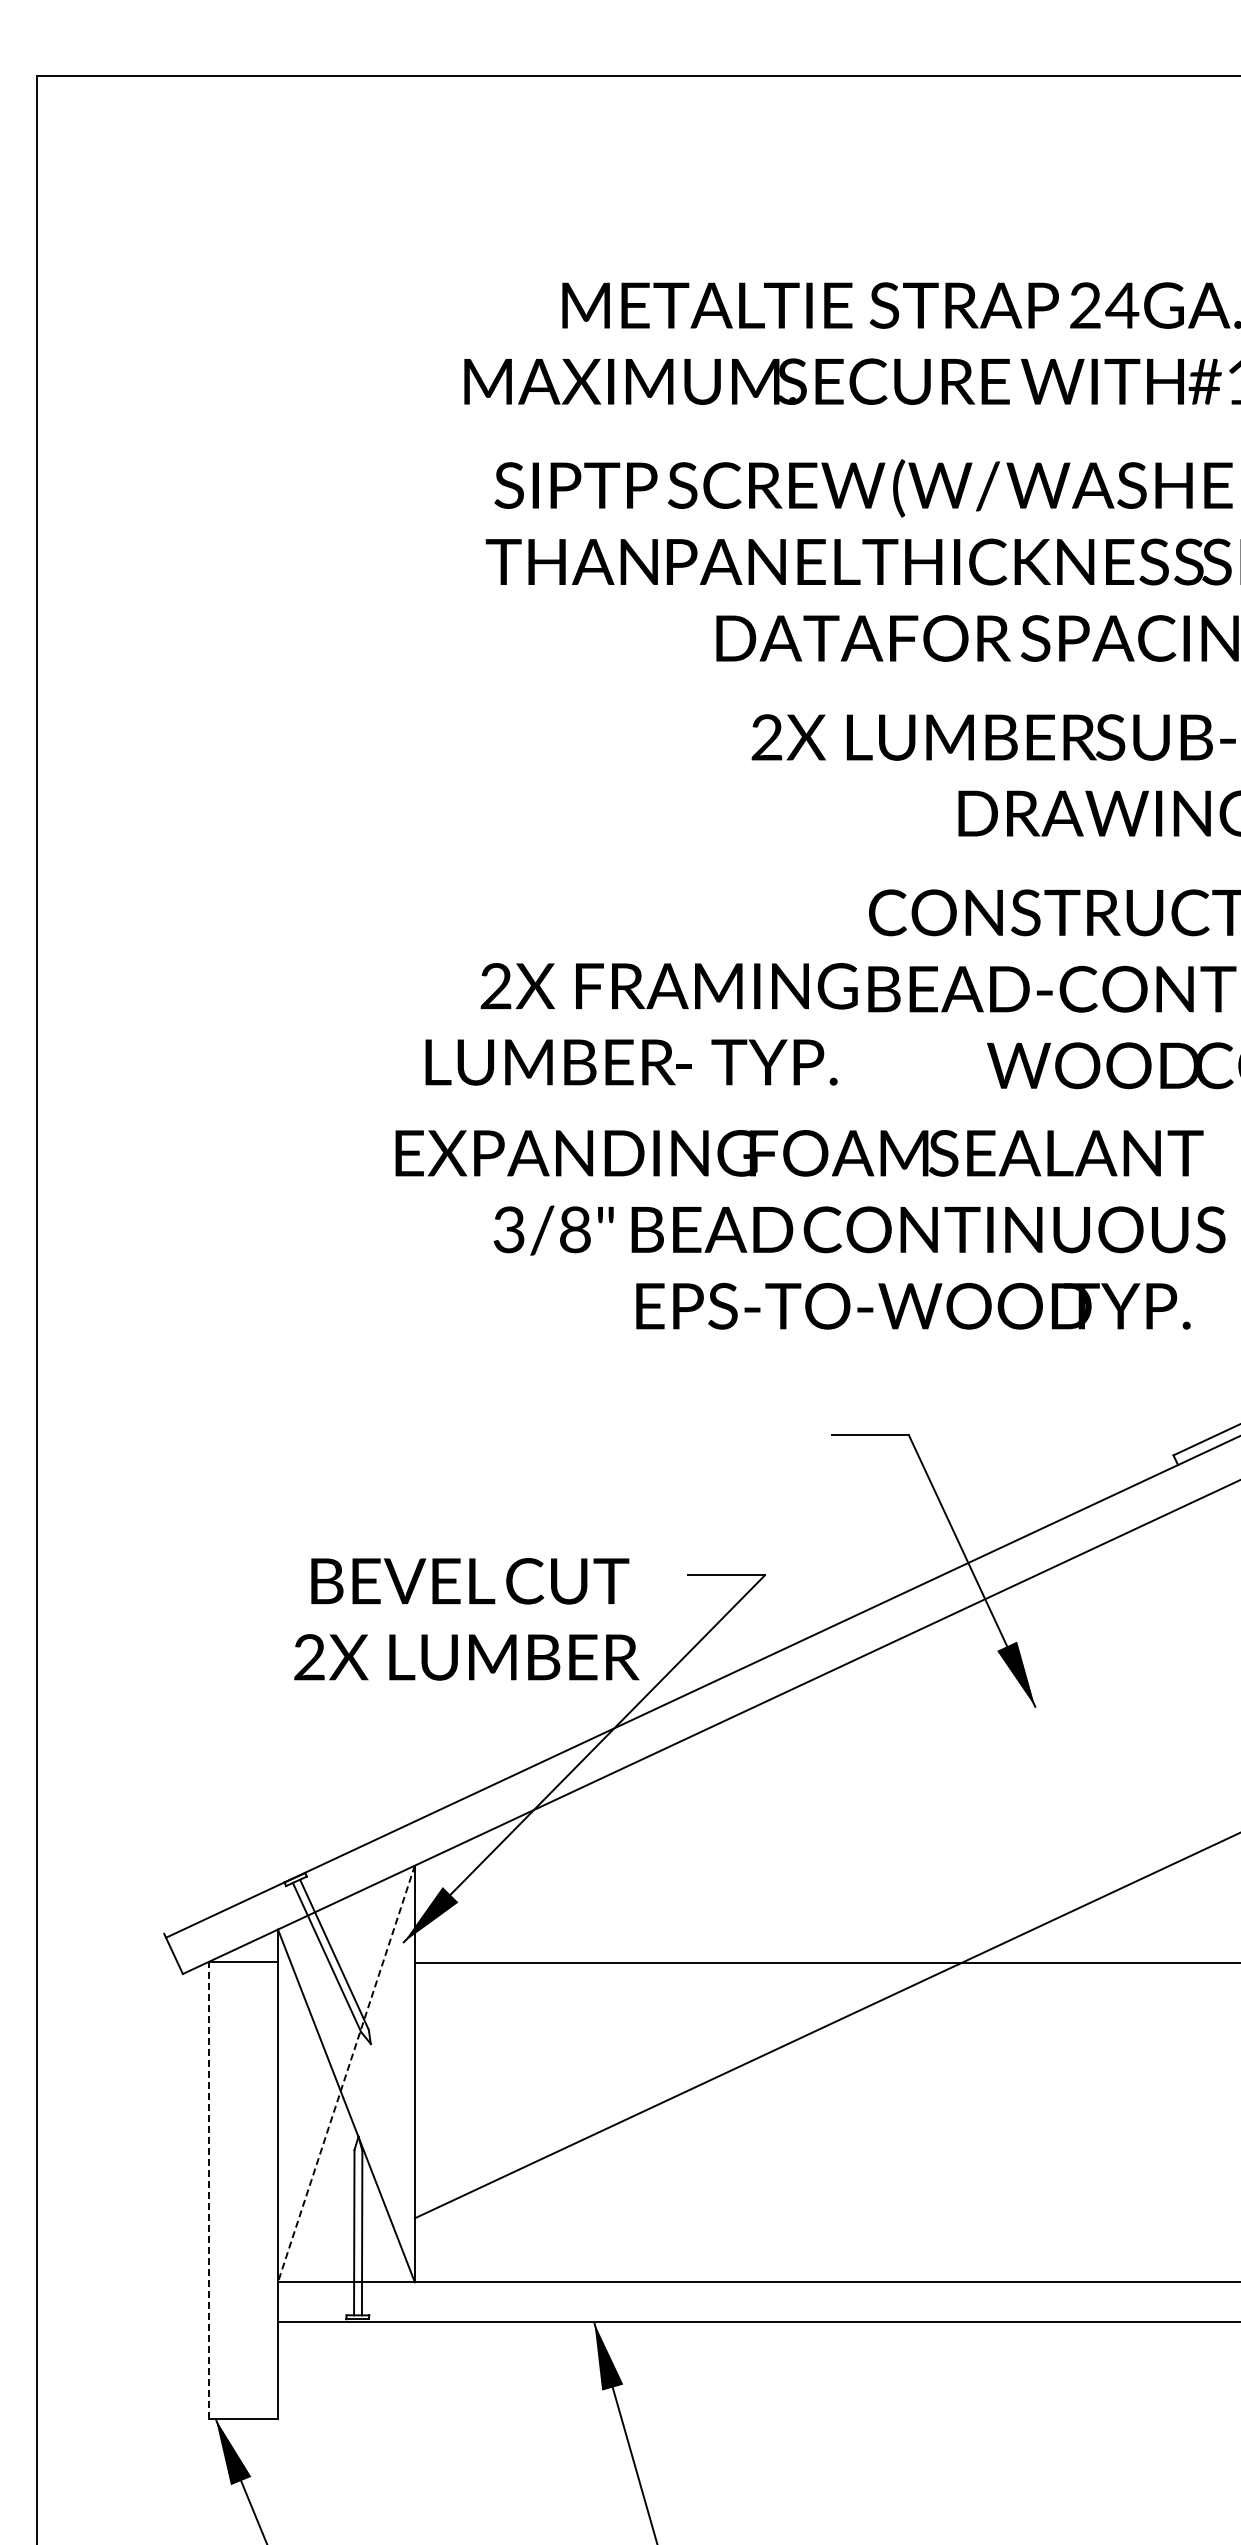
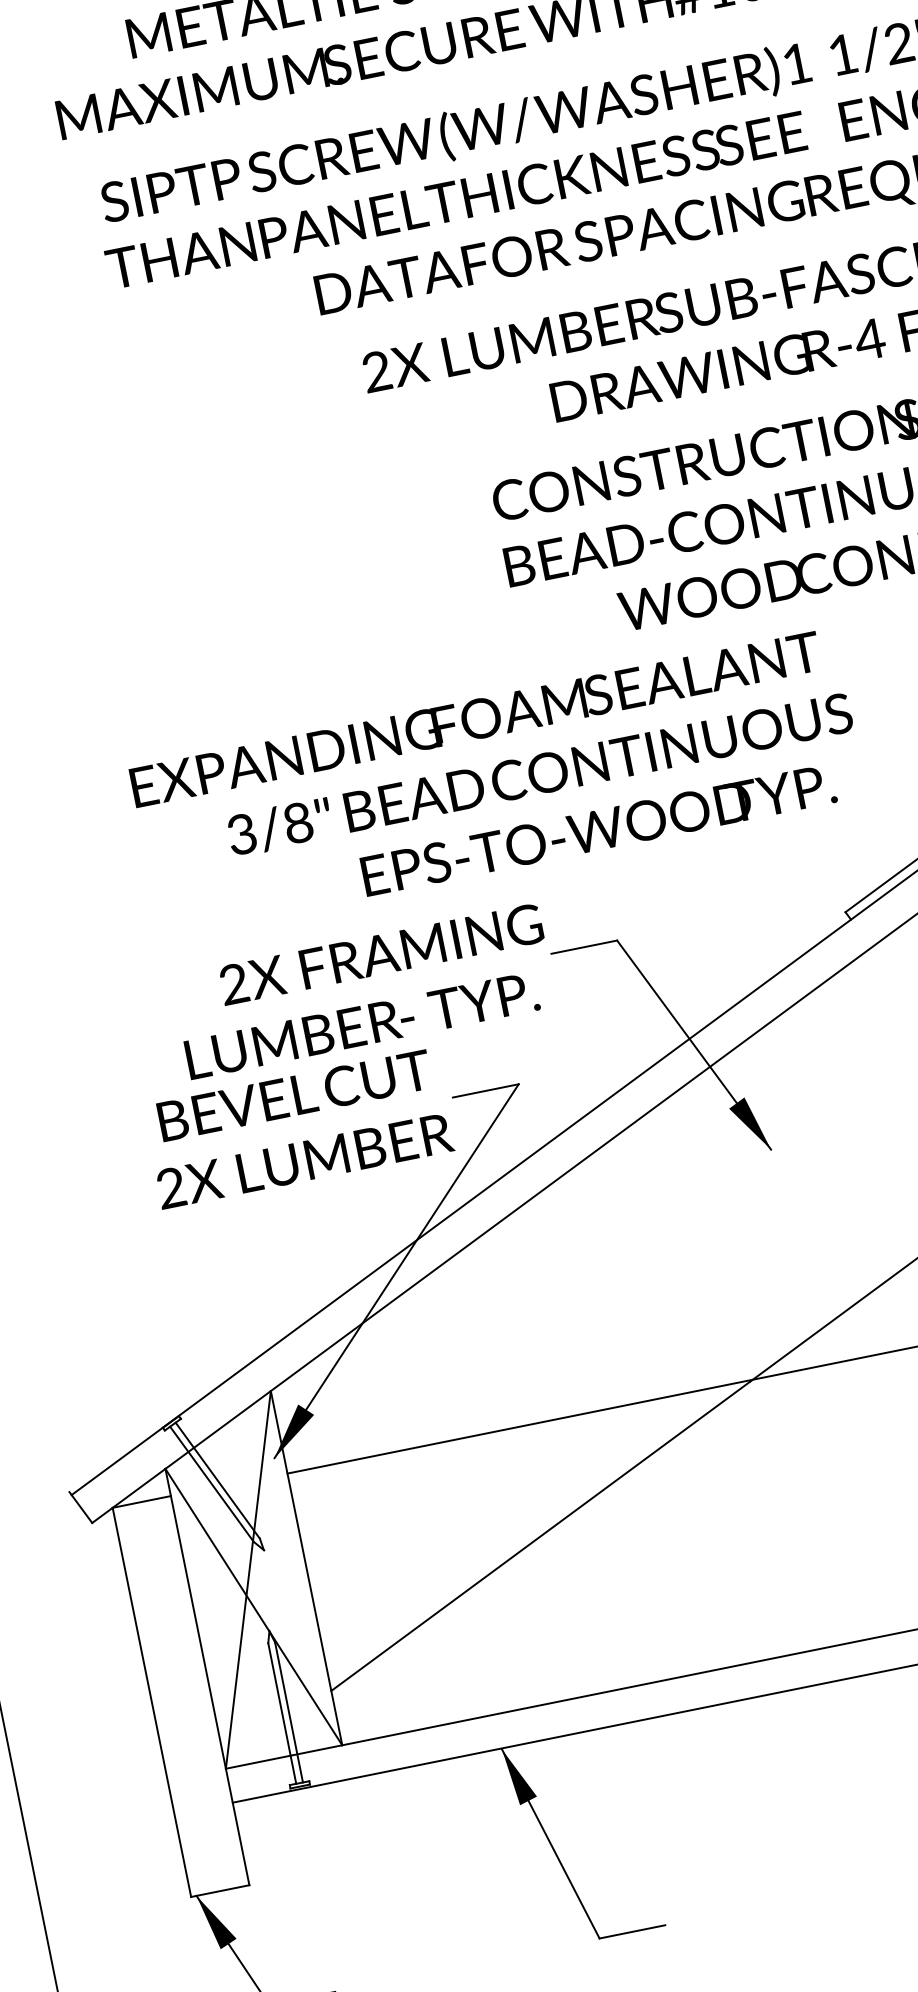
text: (641, 1024) -> (364, 991), moved
text: (466, 1619) -> (298, 1128), moved
line: (346, 2074) -> (248, 1580), dashed -> solid
line: (209, 2190) -> (151, 1702), dashed -> solid

